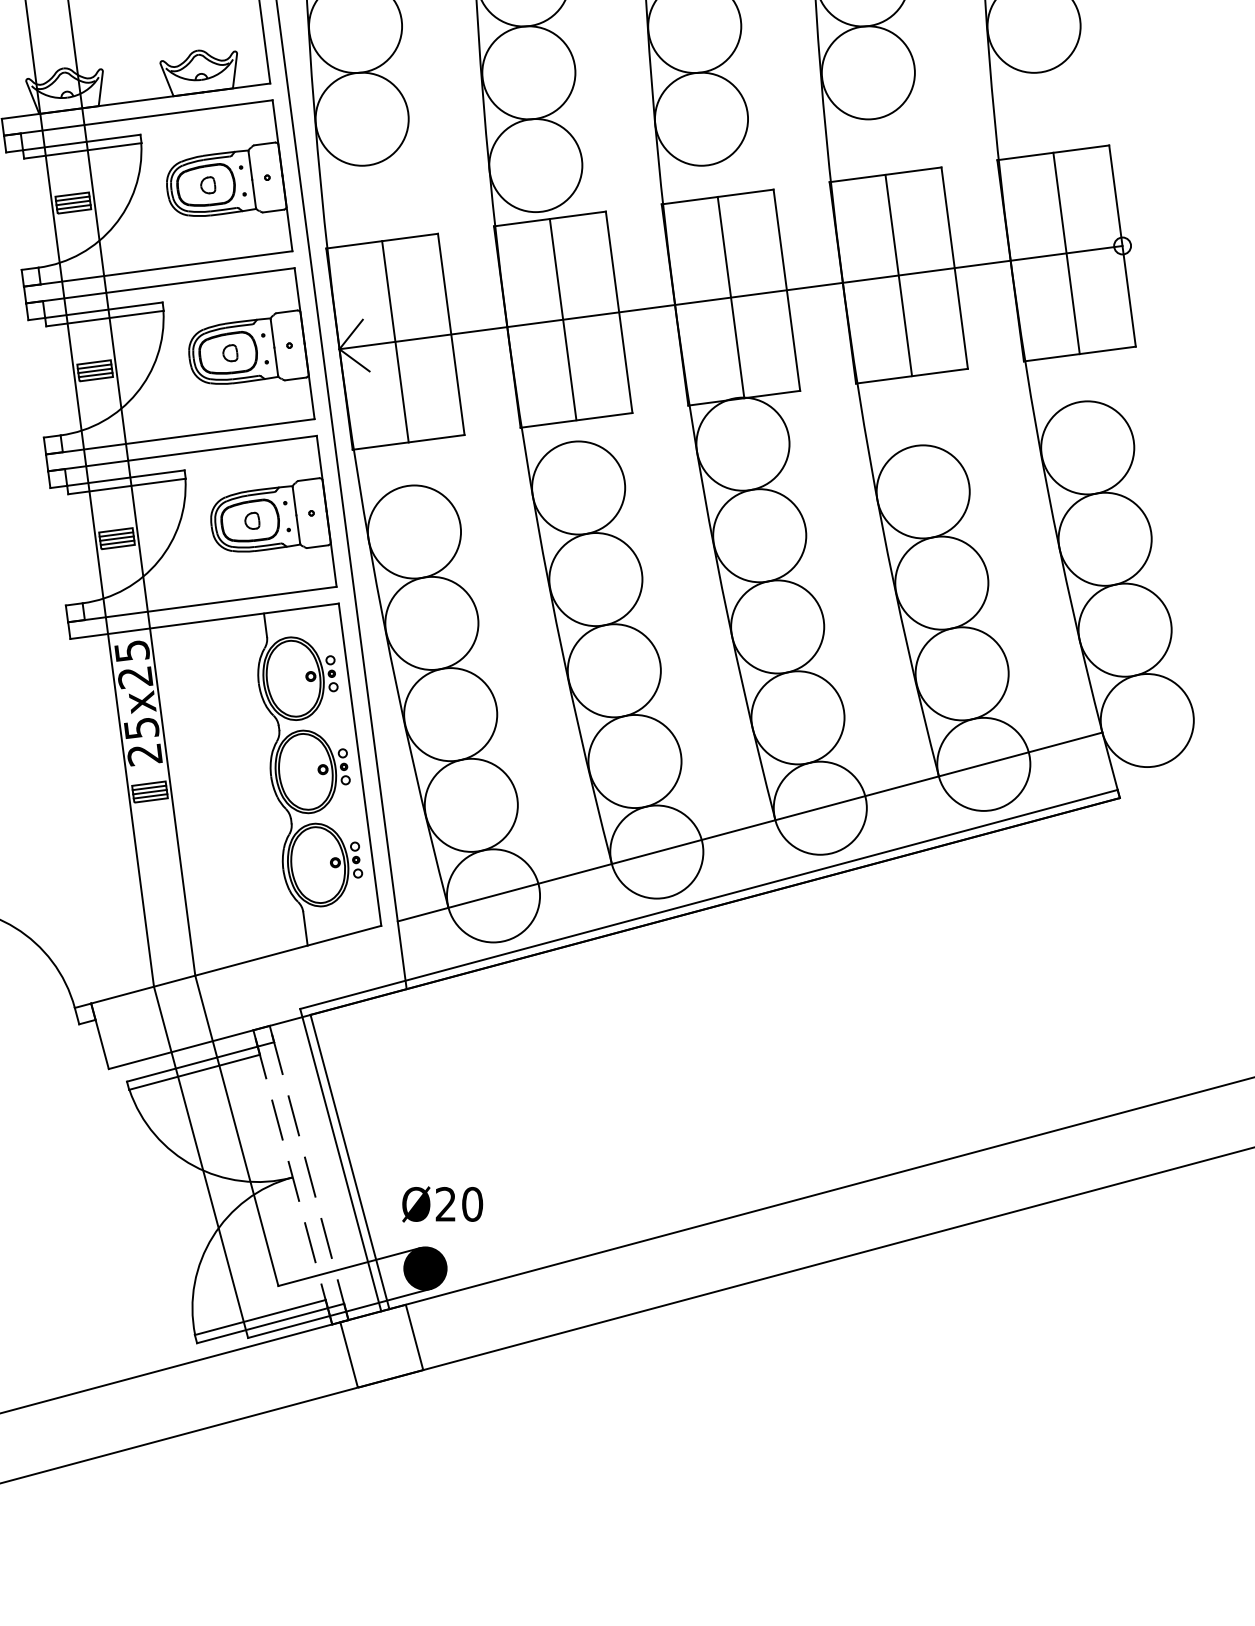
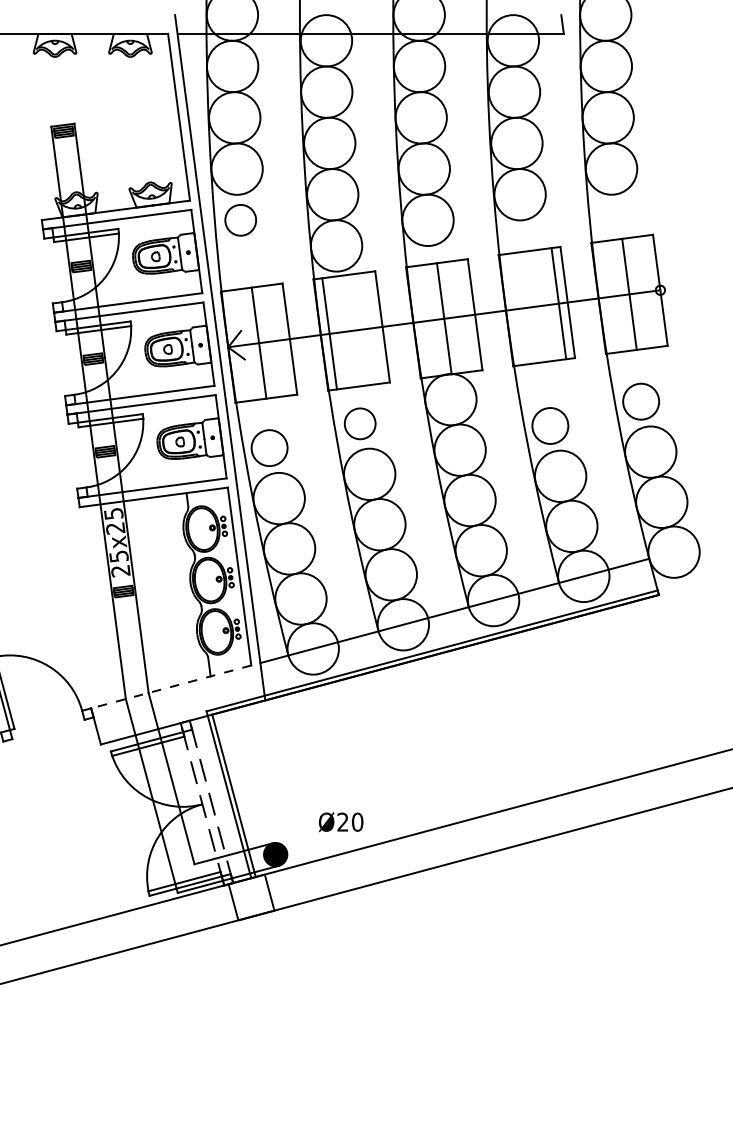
circle: (361, 119) -> (240, 220), size x0.6
line: (898, 275) -> (558, 303), moved
line: (562, 318) -> (329, 333), moved
circle: (1086, 447) -> (640, 401), size x0.7
circle: (577, 487) -> (359, 423), size x0.6
circle: (923, 490) -> (550, 425), size x0.7
circle: (414, 530) -> (269, 447), size x0.7
line: (236, 963) -> (171, 686), solid -> dashed
text: (443, 1204) -> (341, 822), moved

